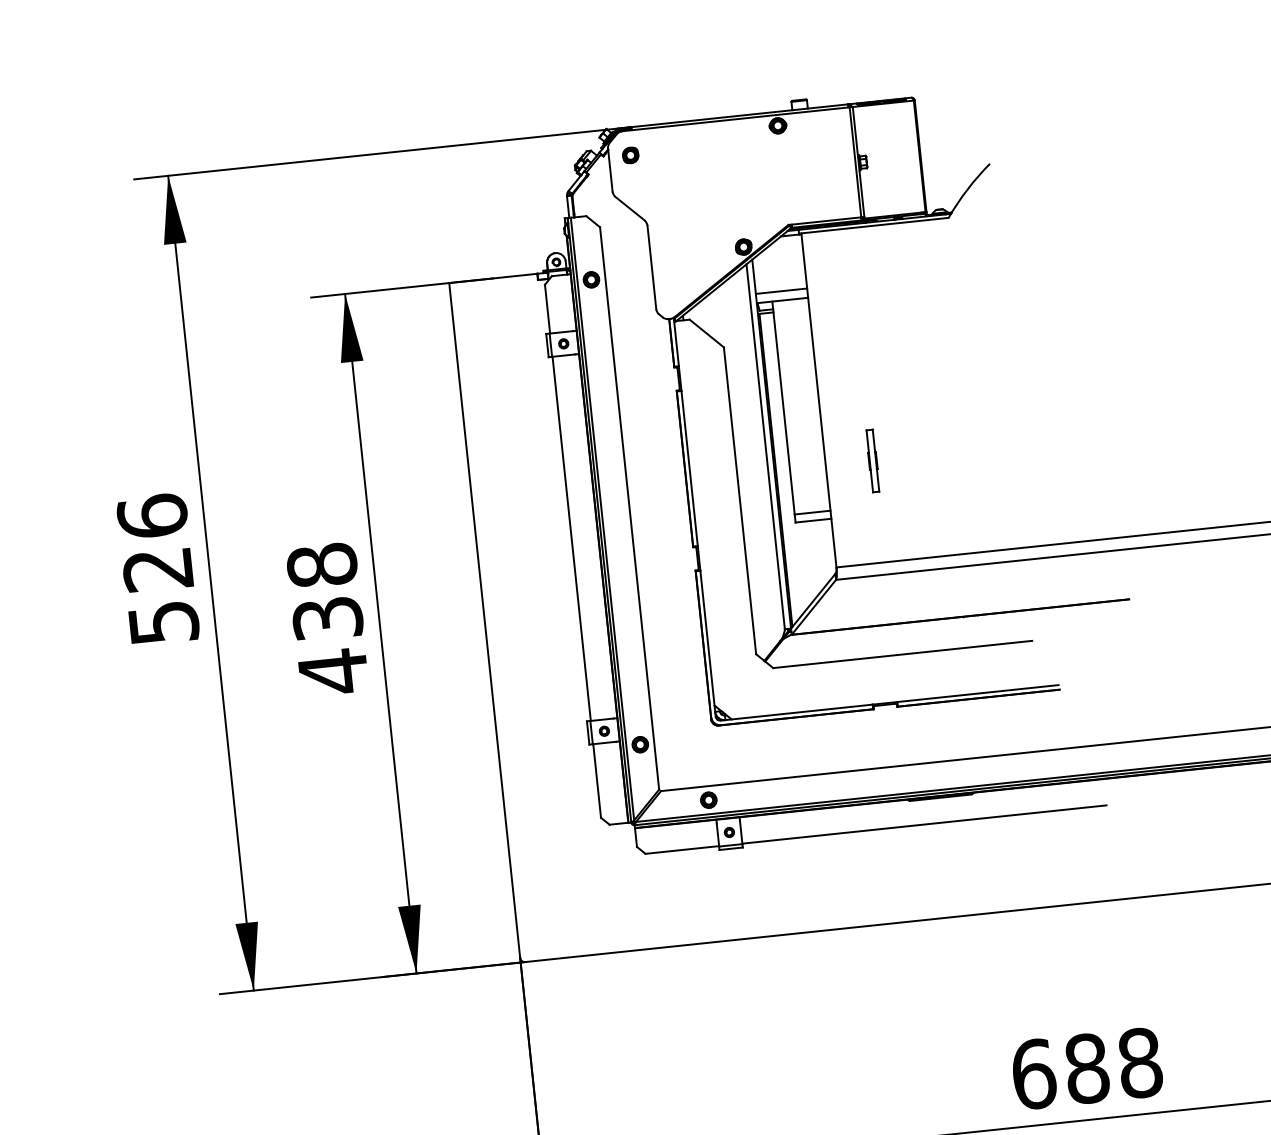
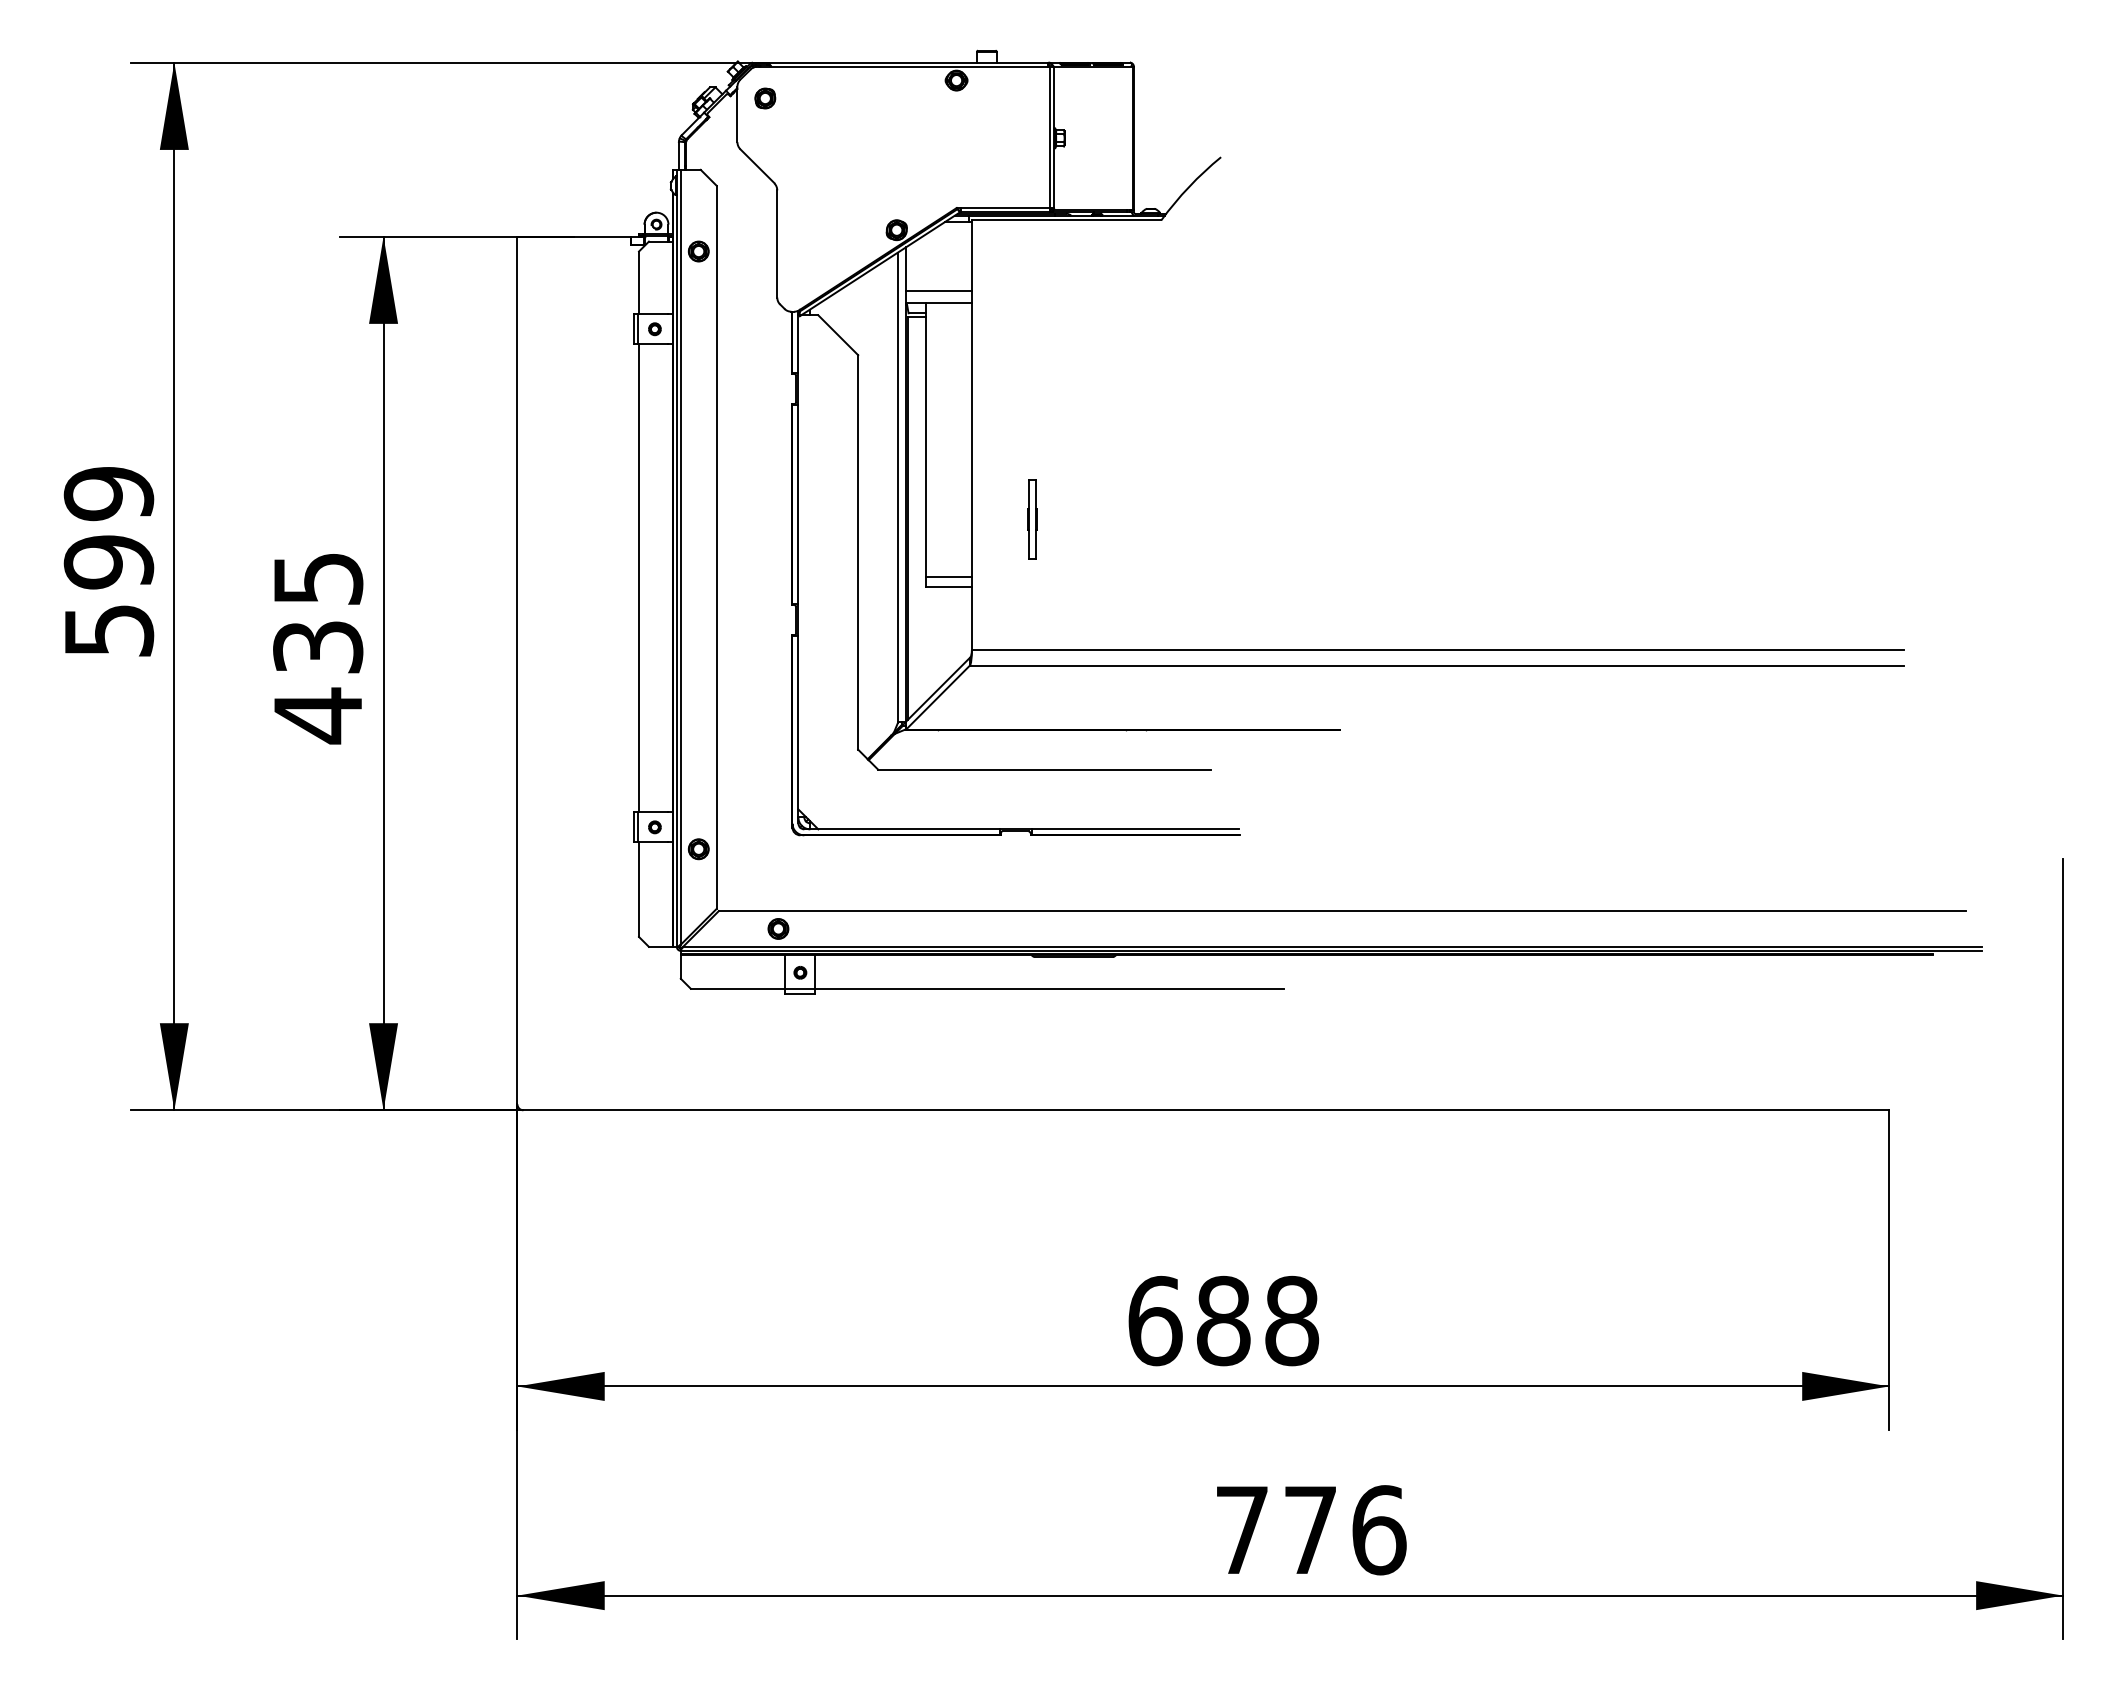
text: (154, 542) -> (108, 527), 526 -> 599
text: (322, 565) -> (318, 578), 438 -> 435

